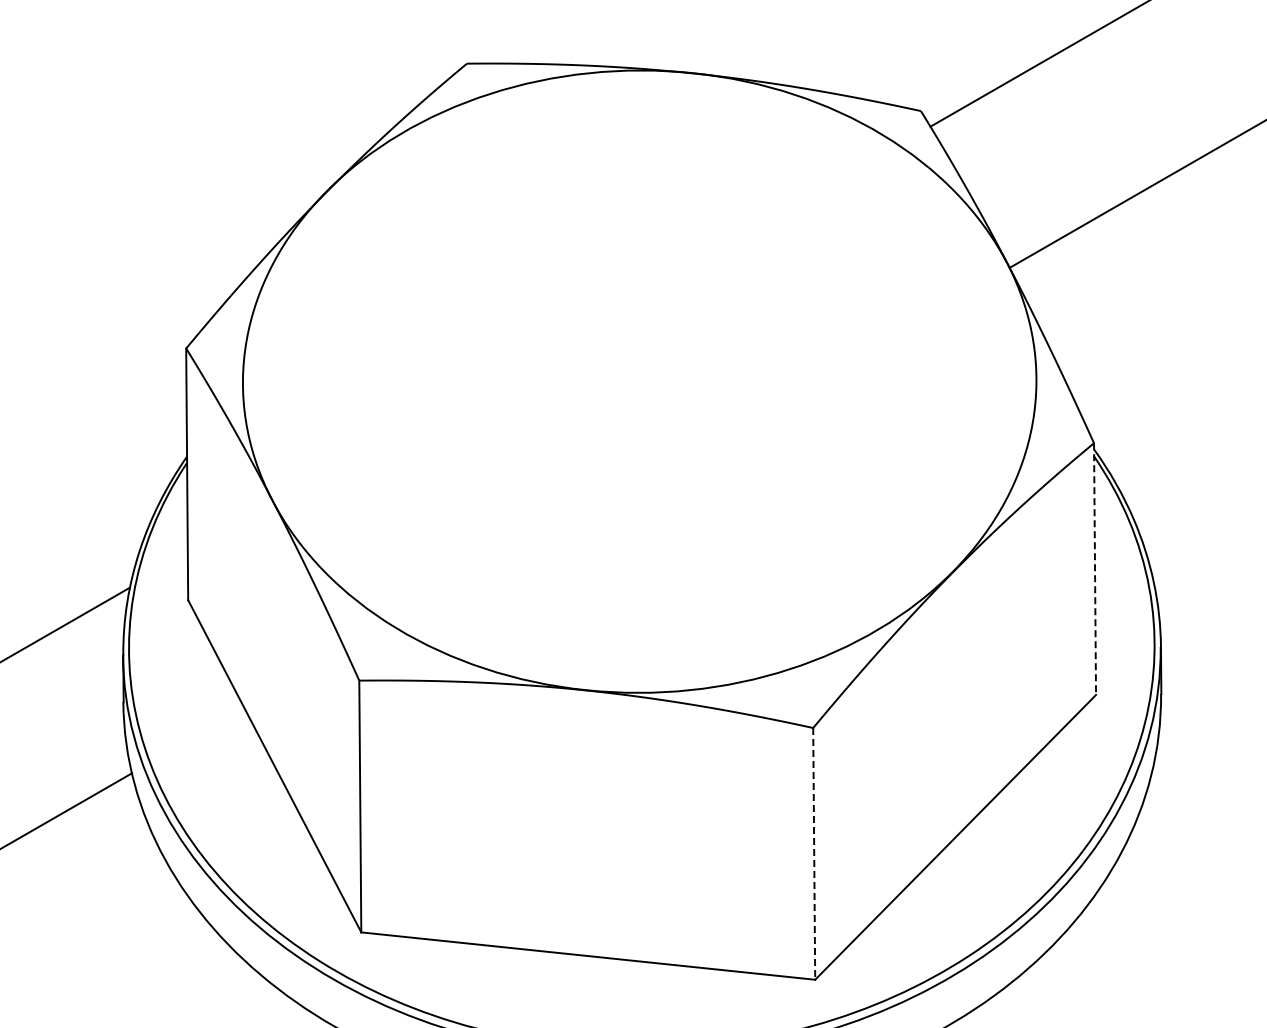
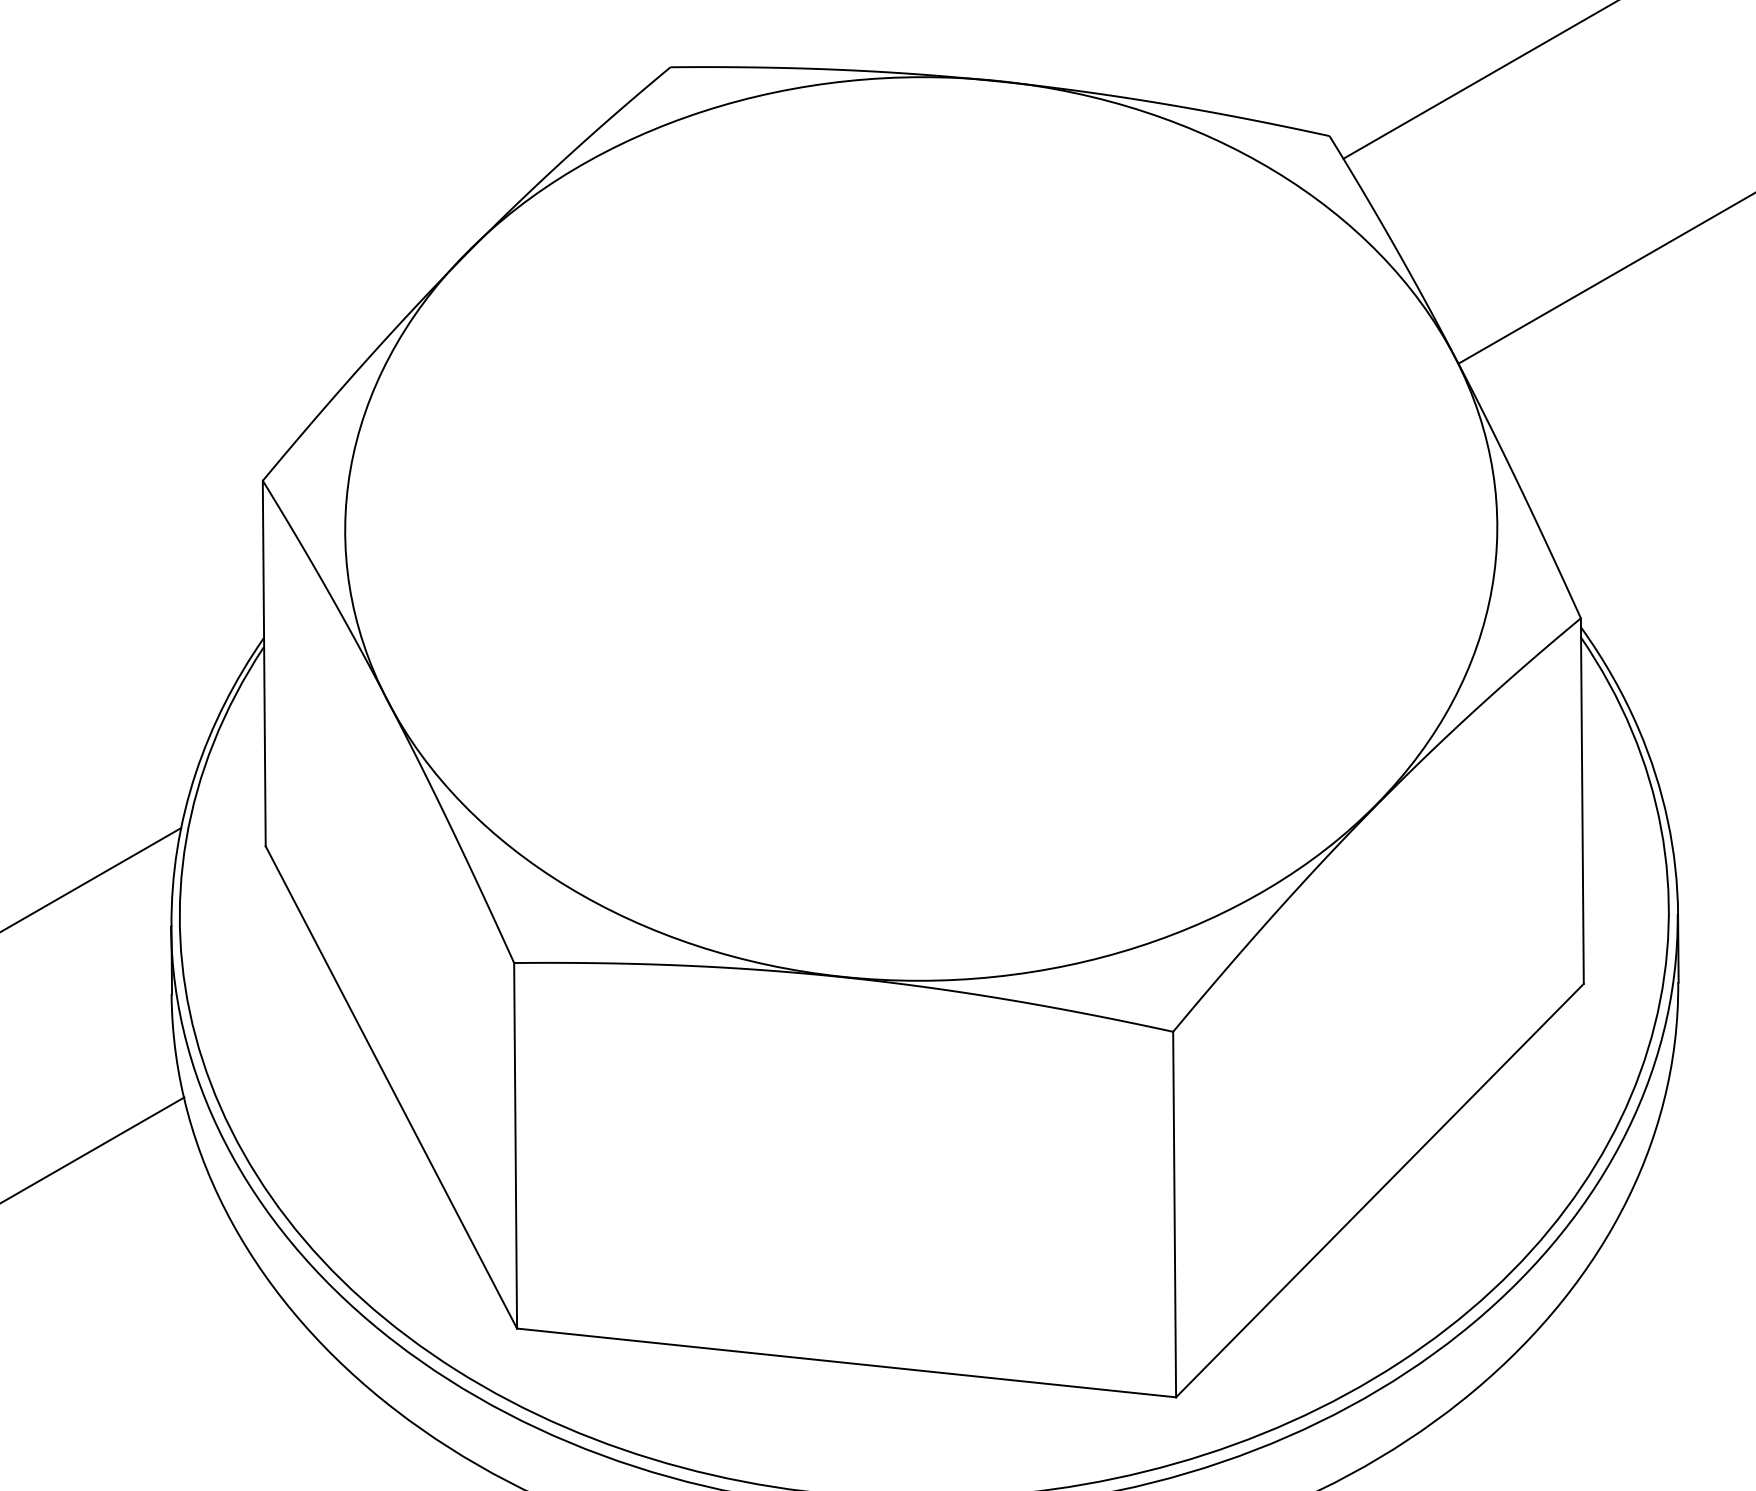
line: (1095, 569) -> (1583, 801), dashed -> solid
line: (814, 853) -> (1175, 1214), dashed -> solid

